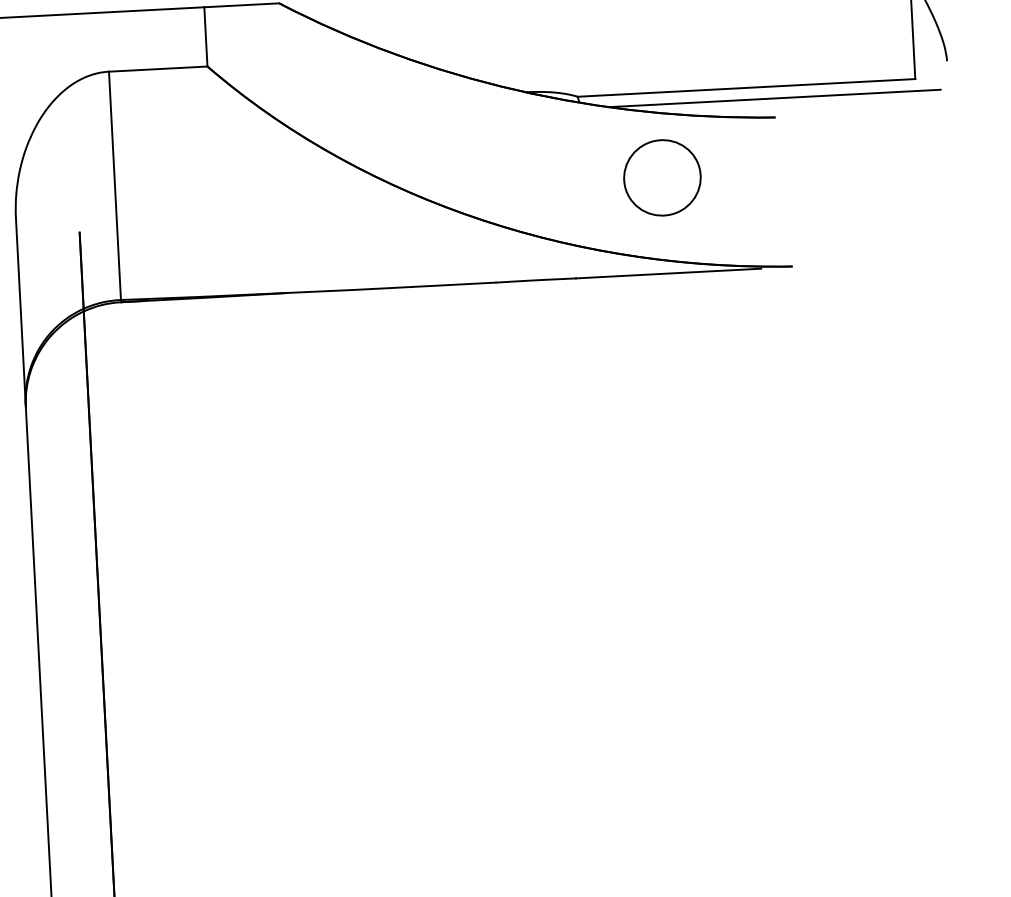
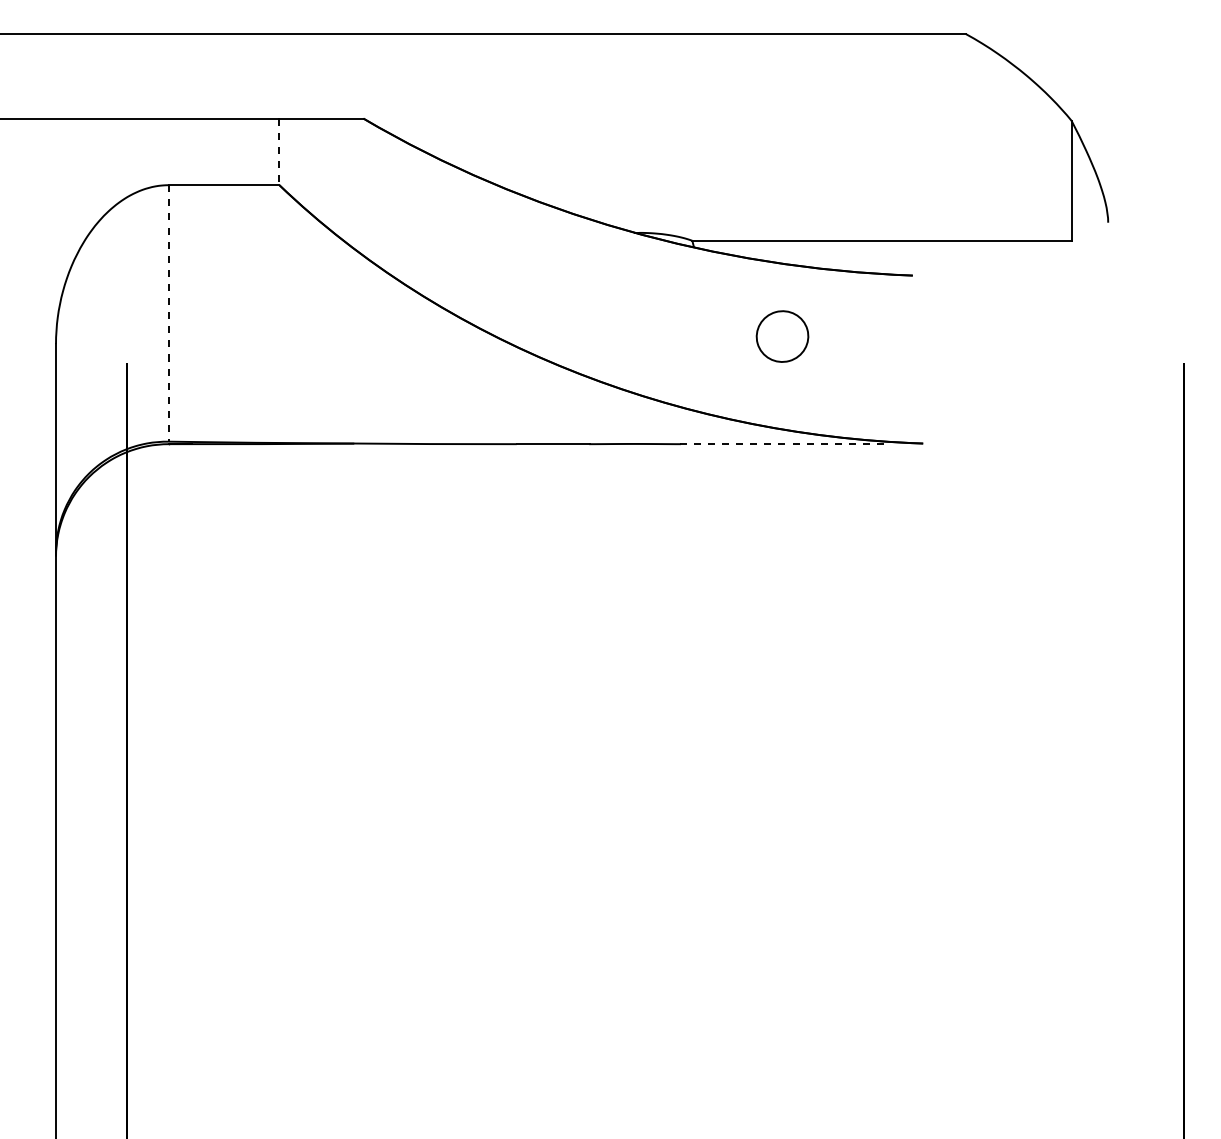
line: (205, 37) -> (279, 152), solid -> dashed
line: (774, 98) -> (912, 254), removed
part: (662, 177) -> (782, 336), size x0.6
line: (114, 185) -> (168, 313), solid -> dashed
line: (669, 273) -> (784, 444), solid -> dashed

